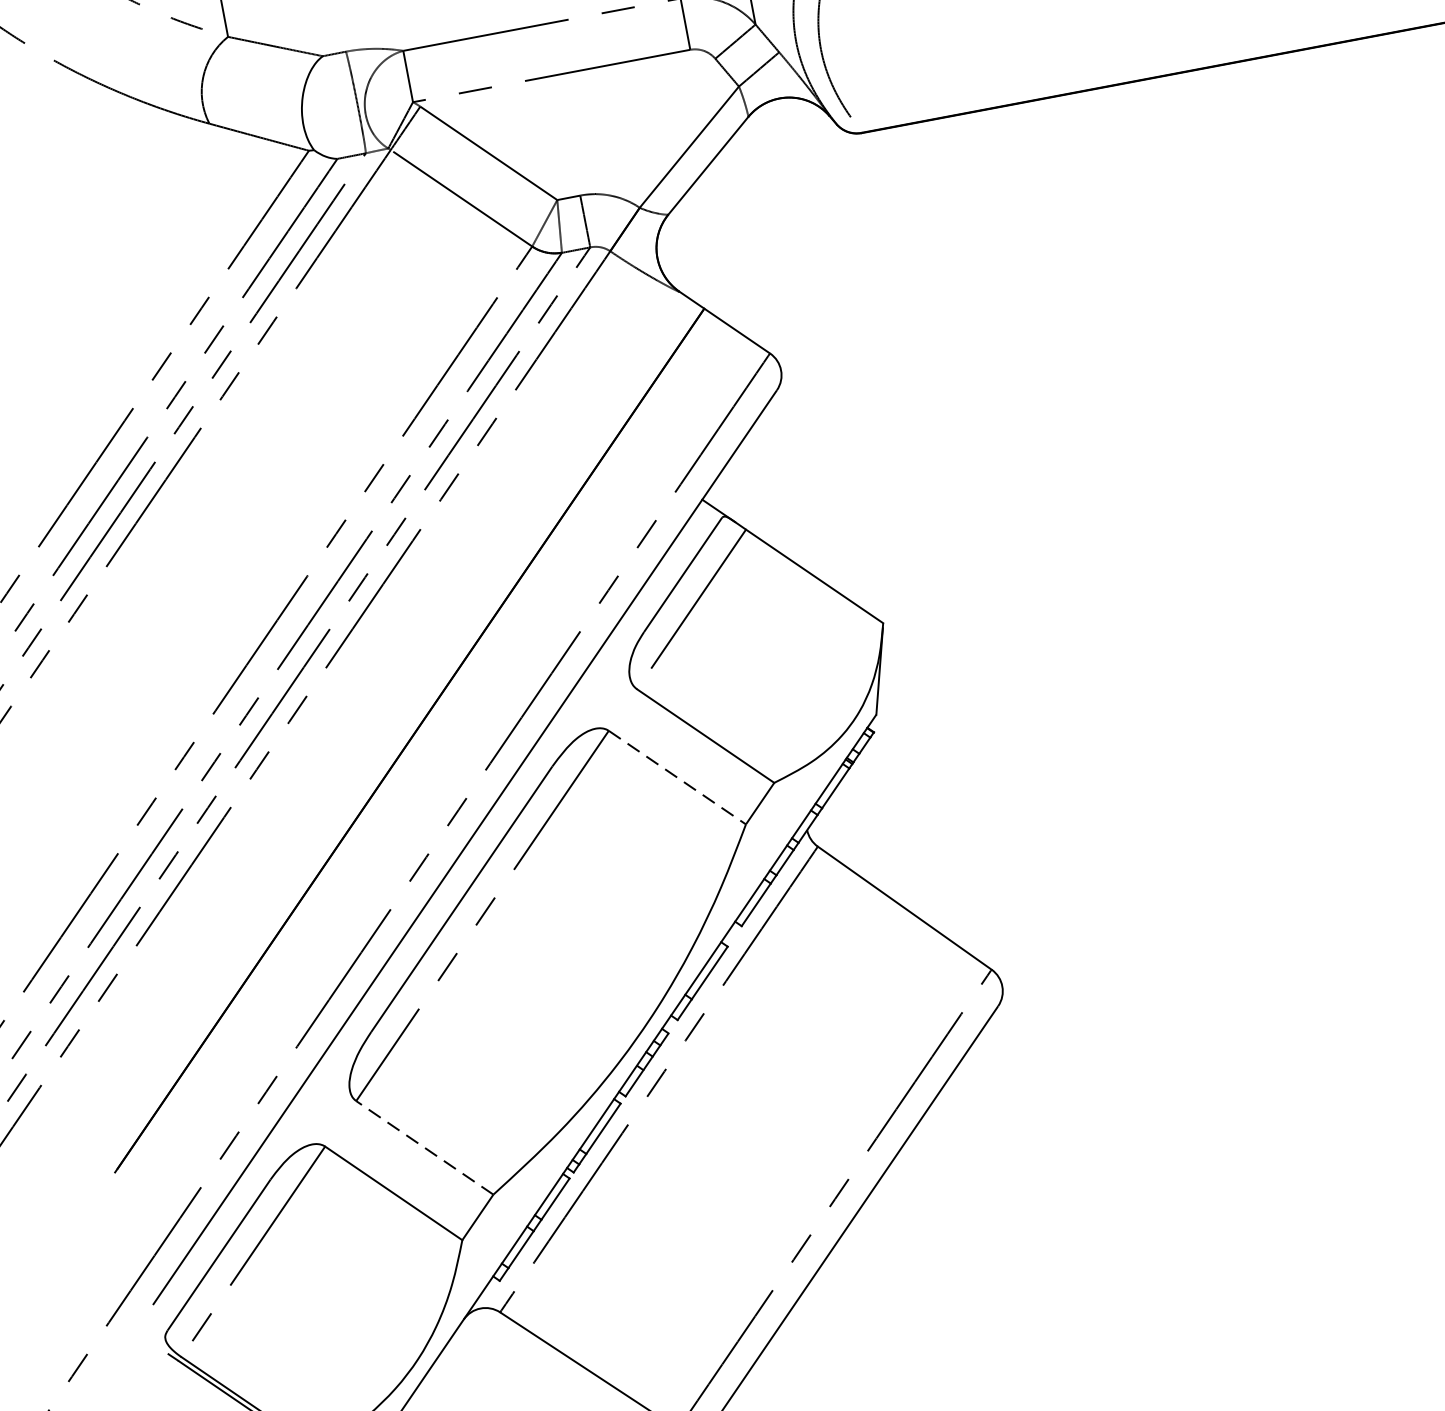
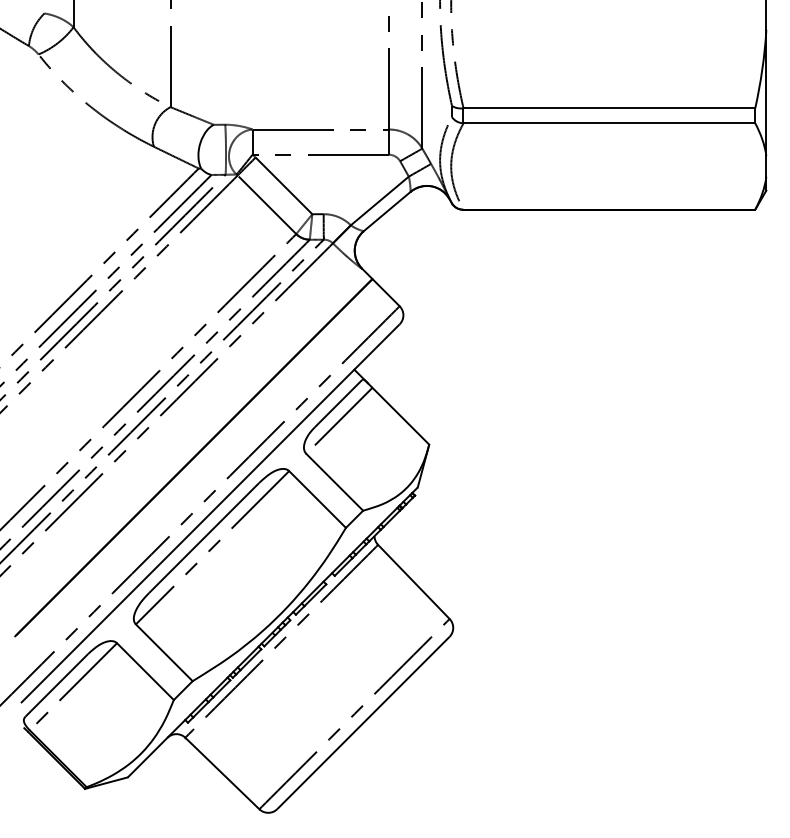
line: (677, 777) -> (317, 499), dashed -> solid
line: (423, 1147) -> (163, 652), dashed -> solid

